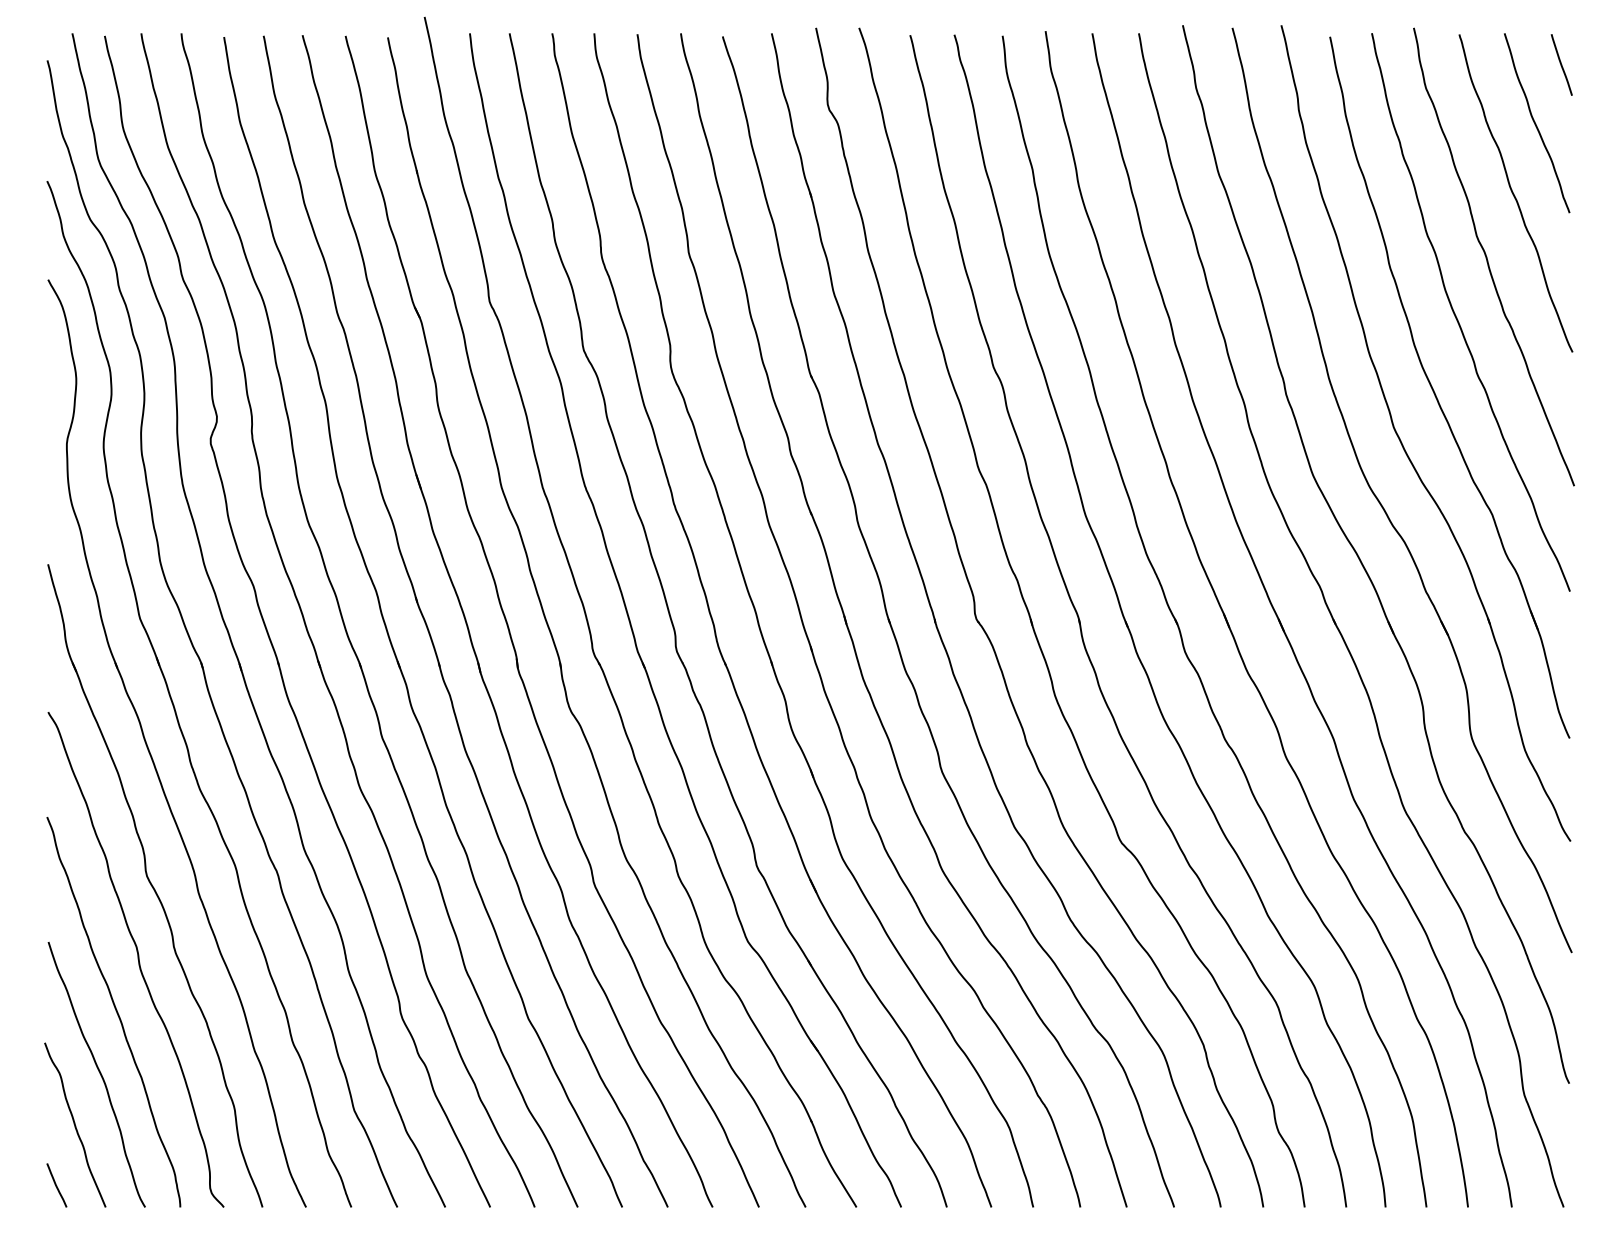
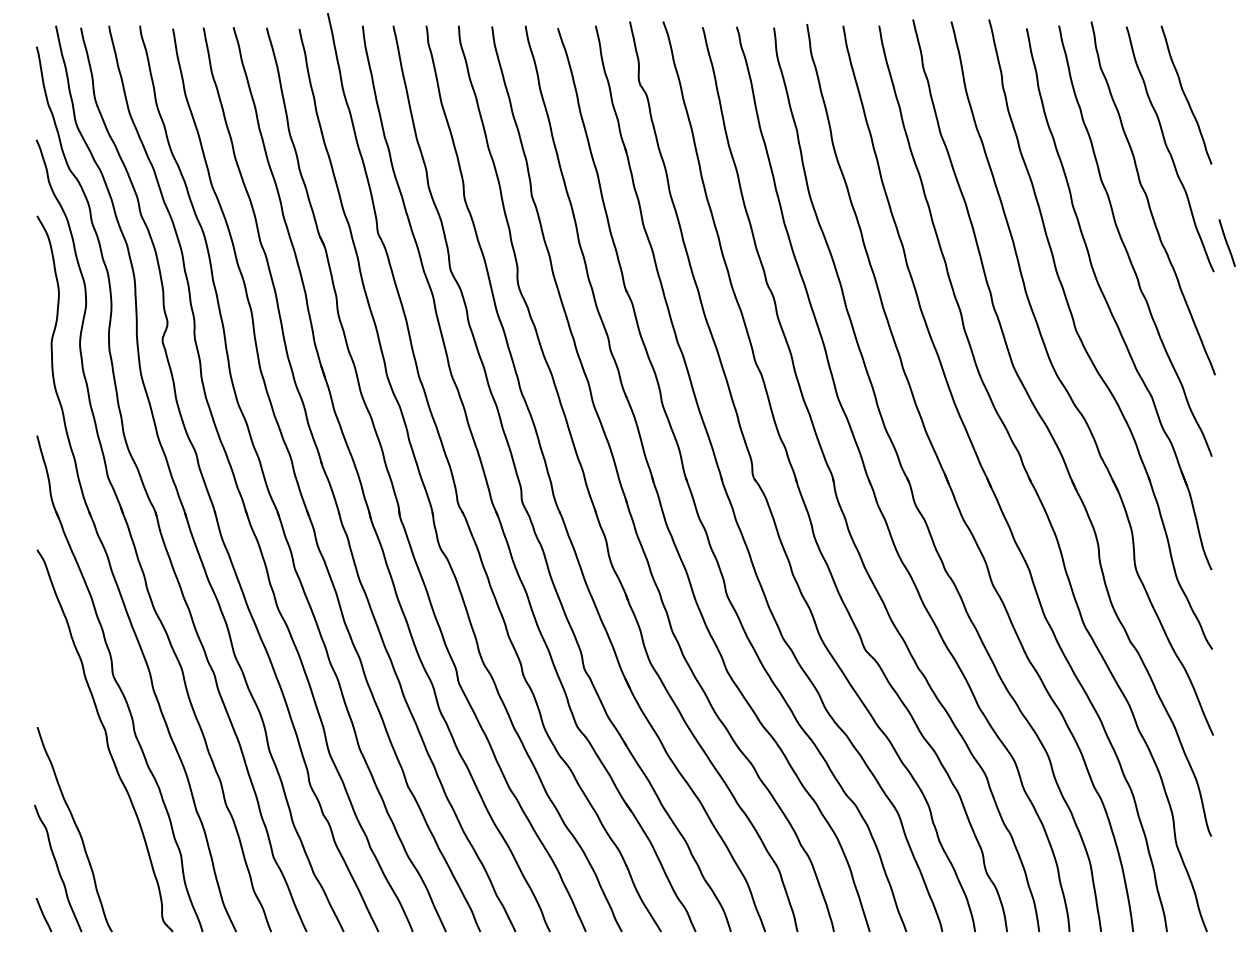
line: (1561, 64) -> (1226, 242), moved
curve: (115, 1011) -> (89, 780), removed

